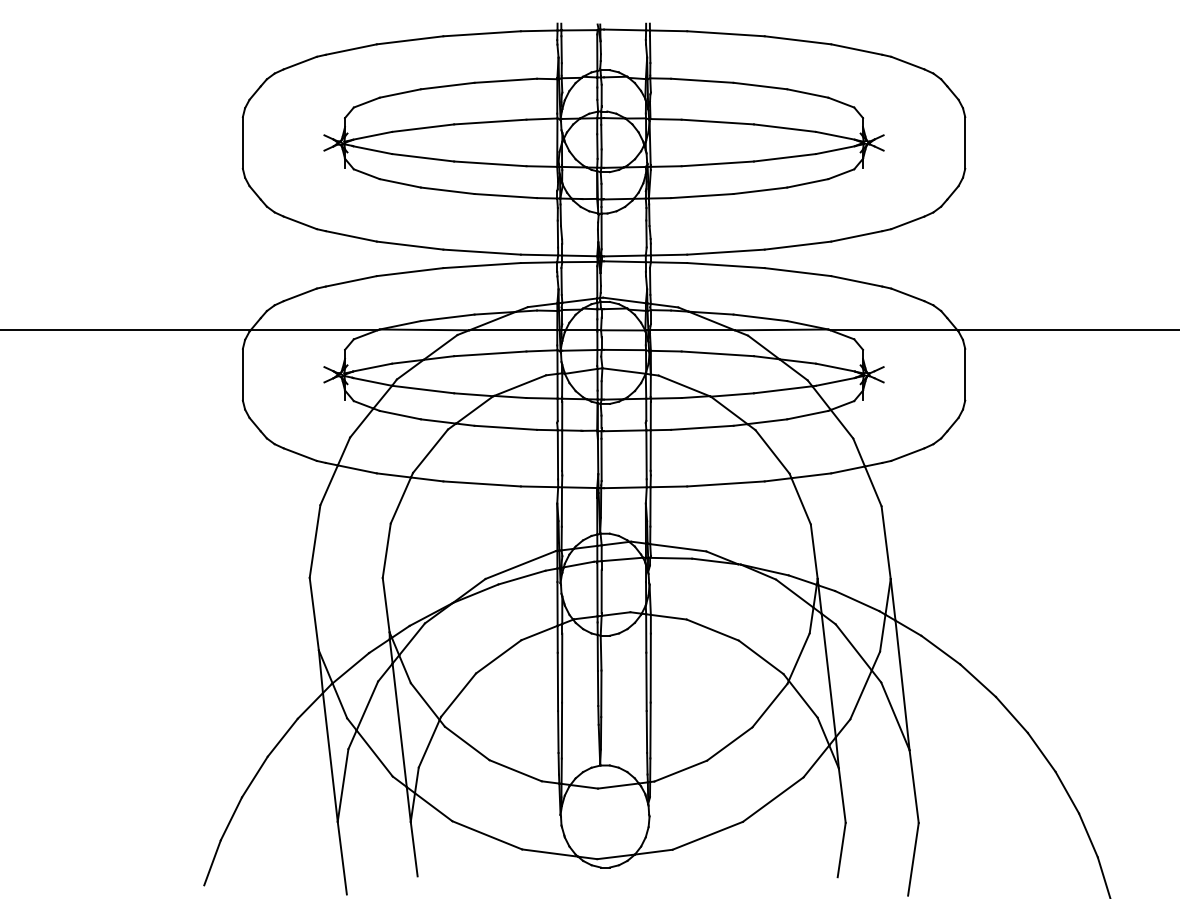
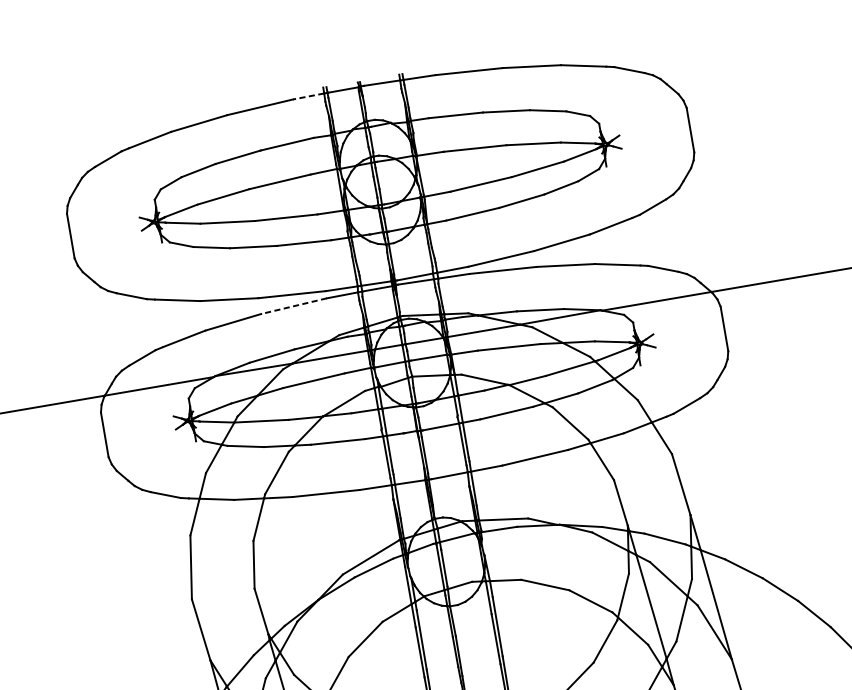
line: (538, 30) -> (307, 96), solid -> dashed
line: (482, 265) -> (294, 306), solid -> dashed

